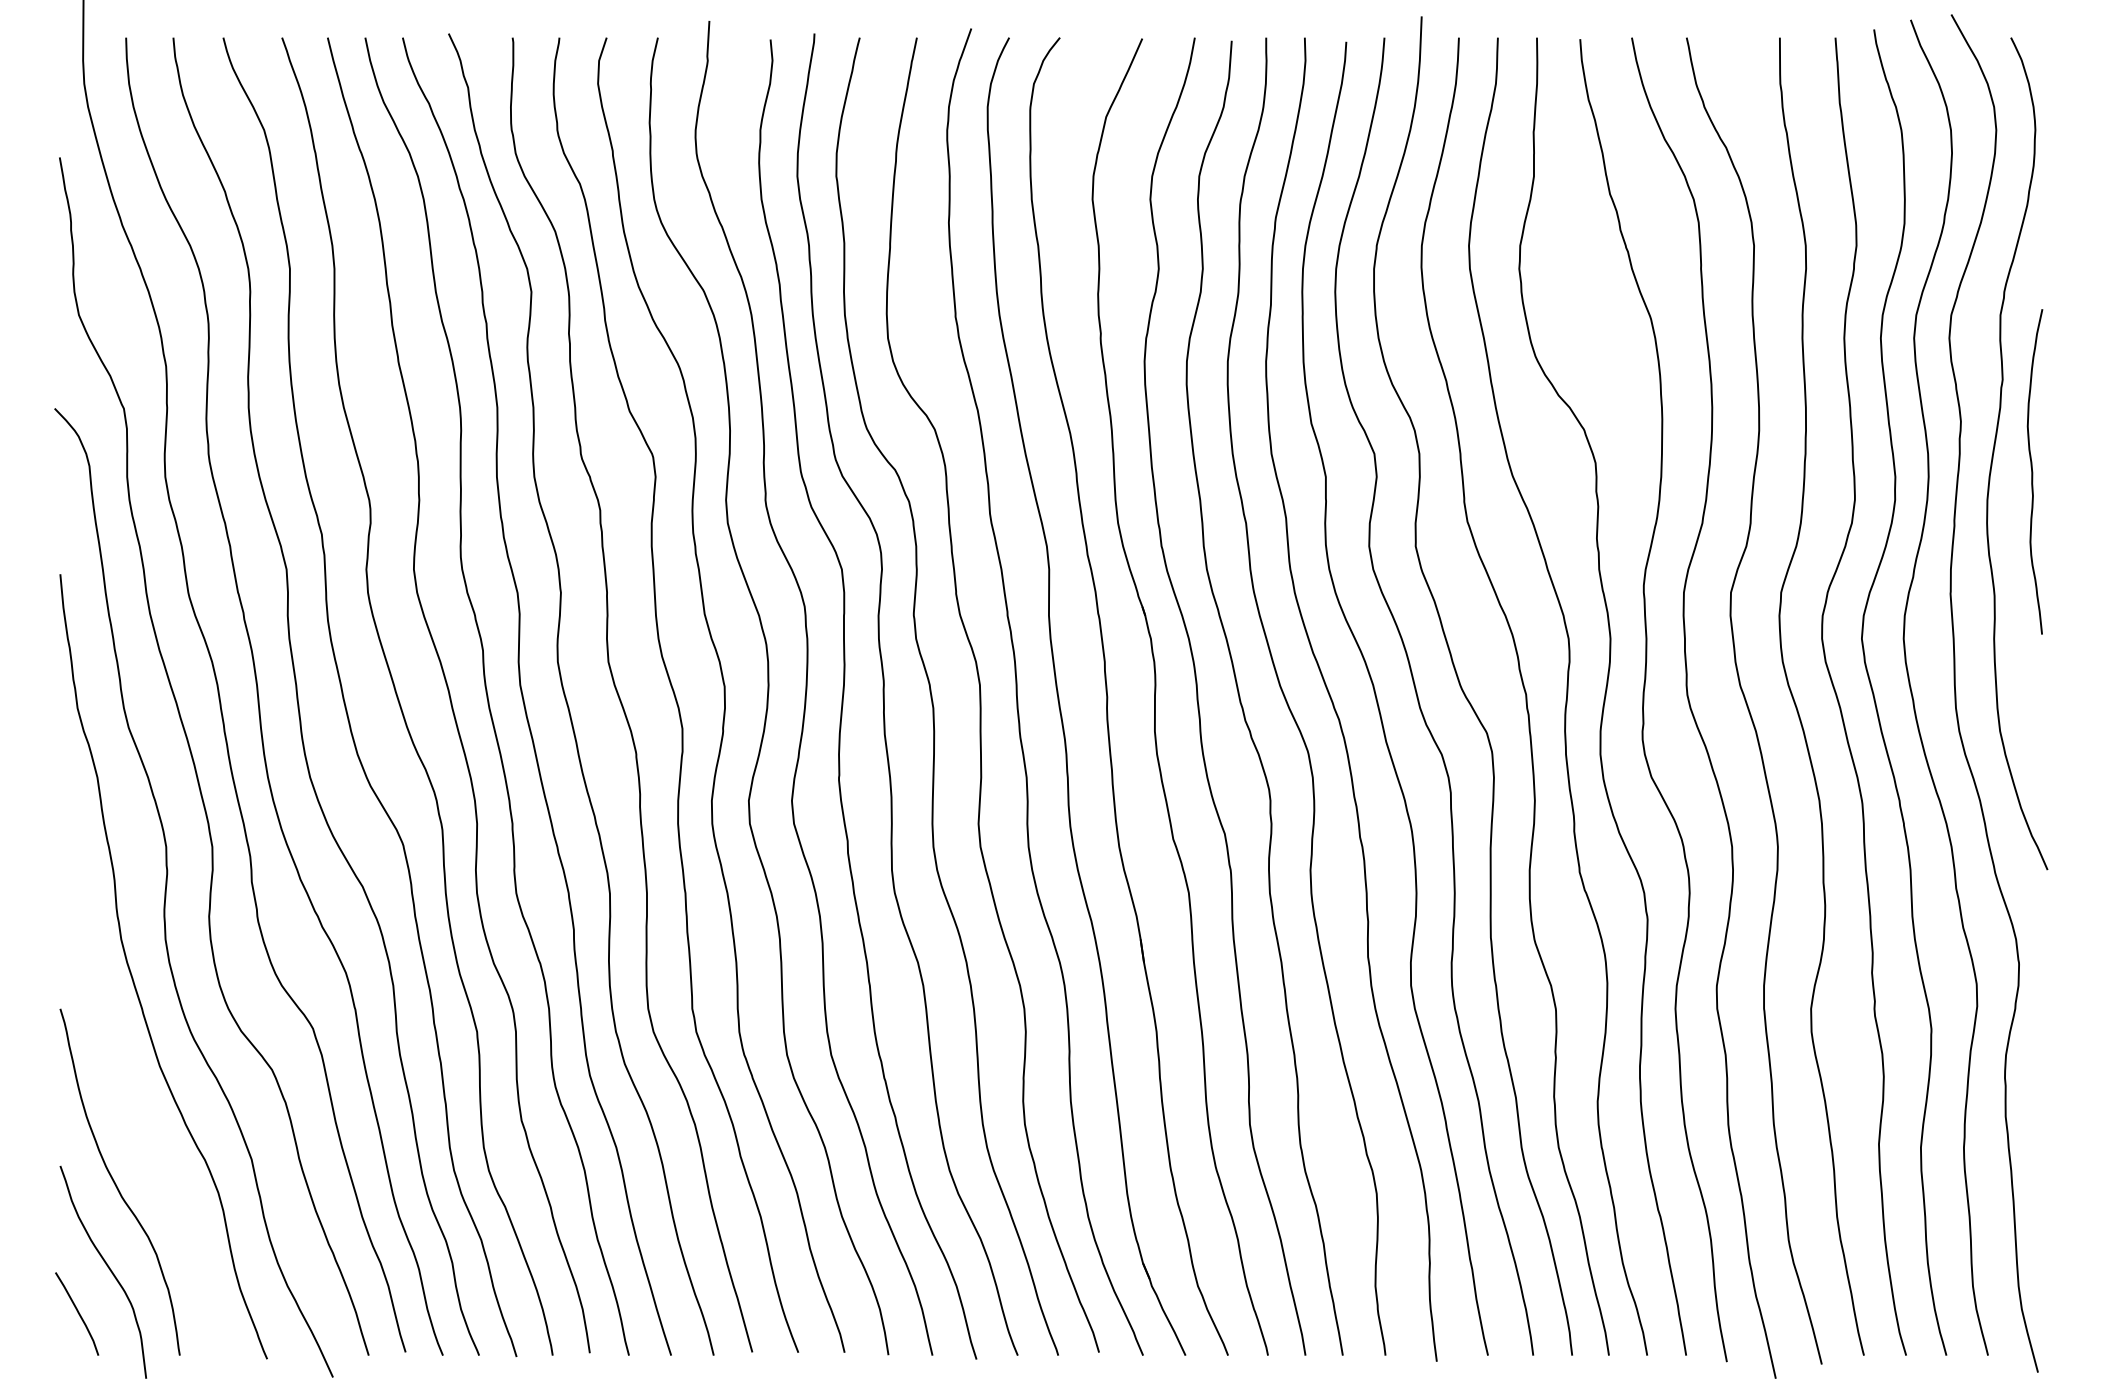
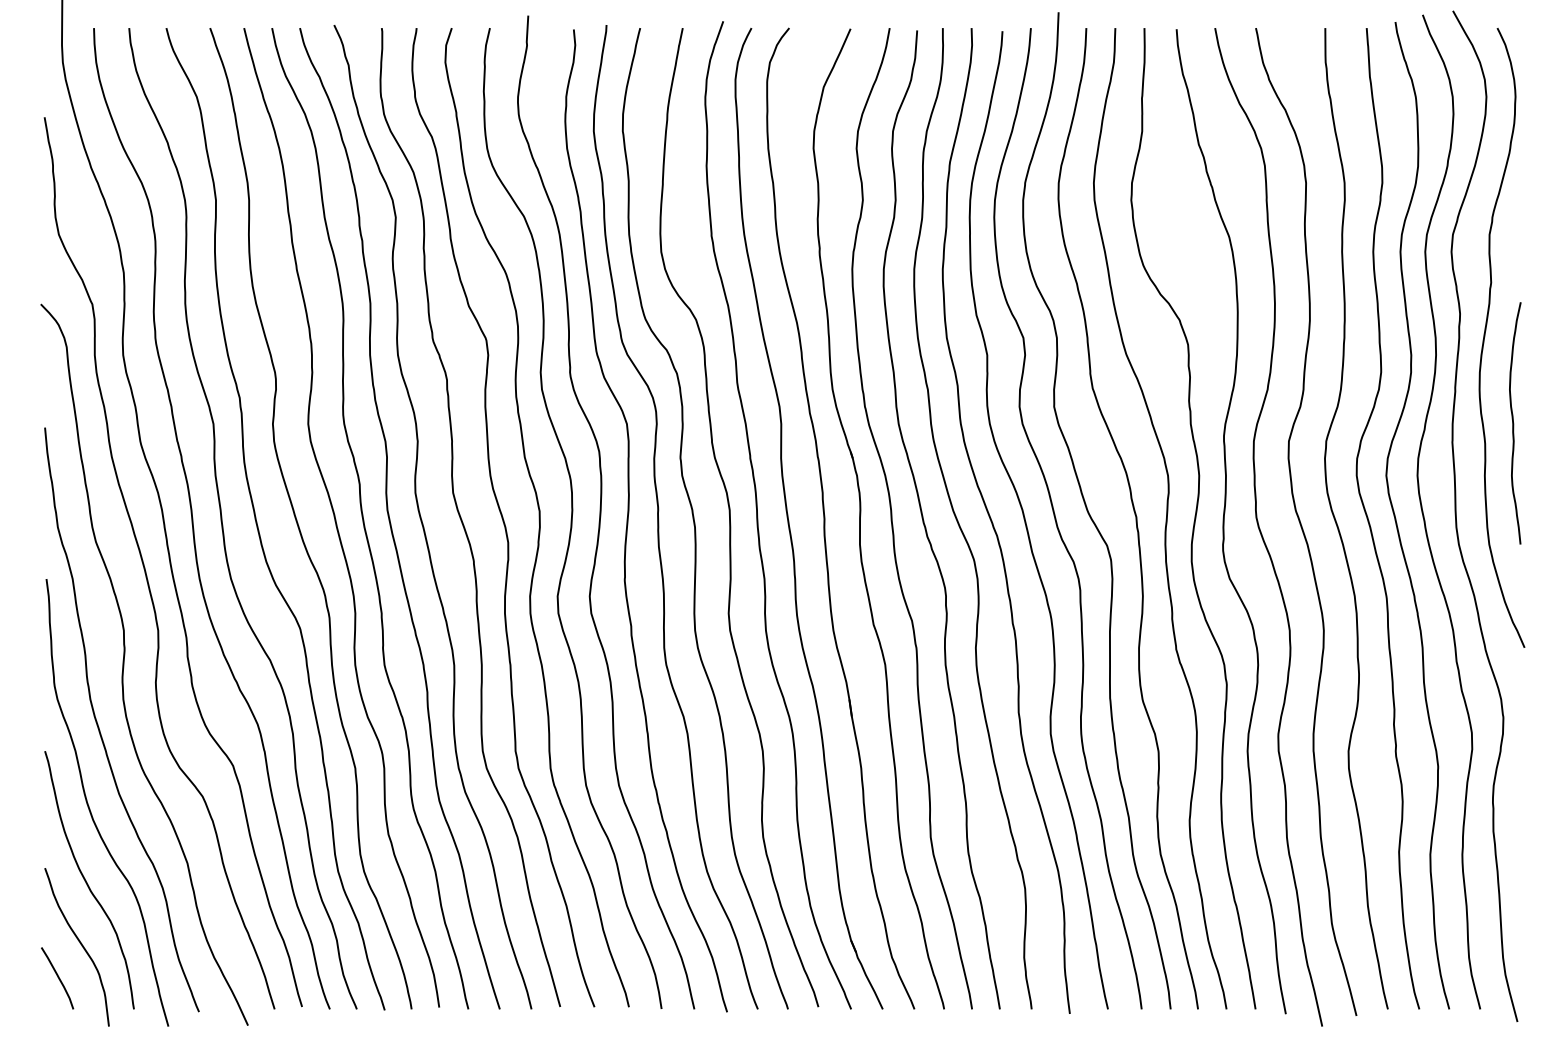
curve: (2033, 472) -> (1514, 423), moved
curve: (121, 1085) -> (90, 808), added

